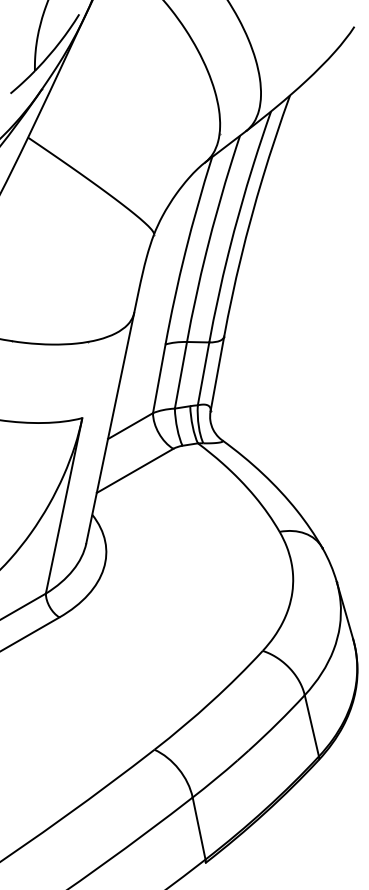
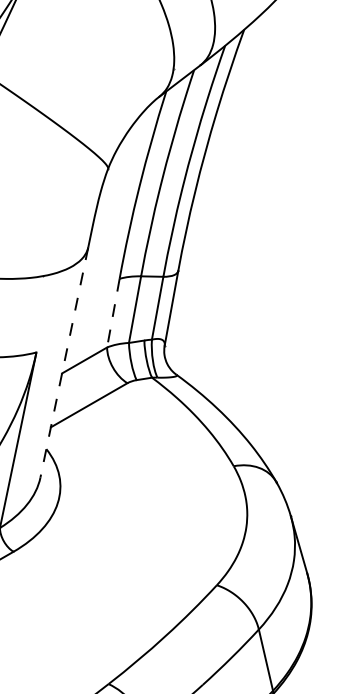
line: (159, 378) -> (113, 312), solid -> dashed
line: (110, 428) -> (64, 362), solid -> dashed

